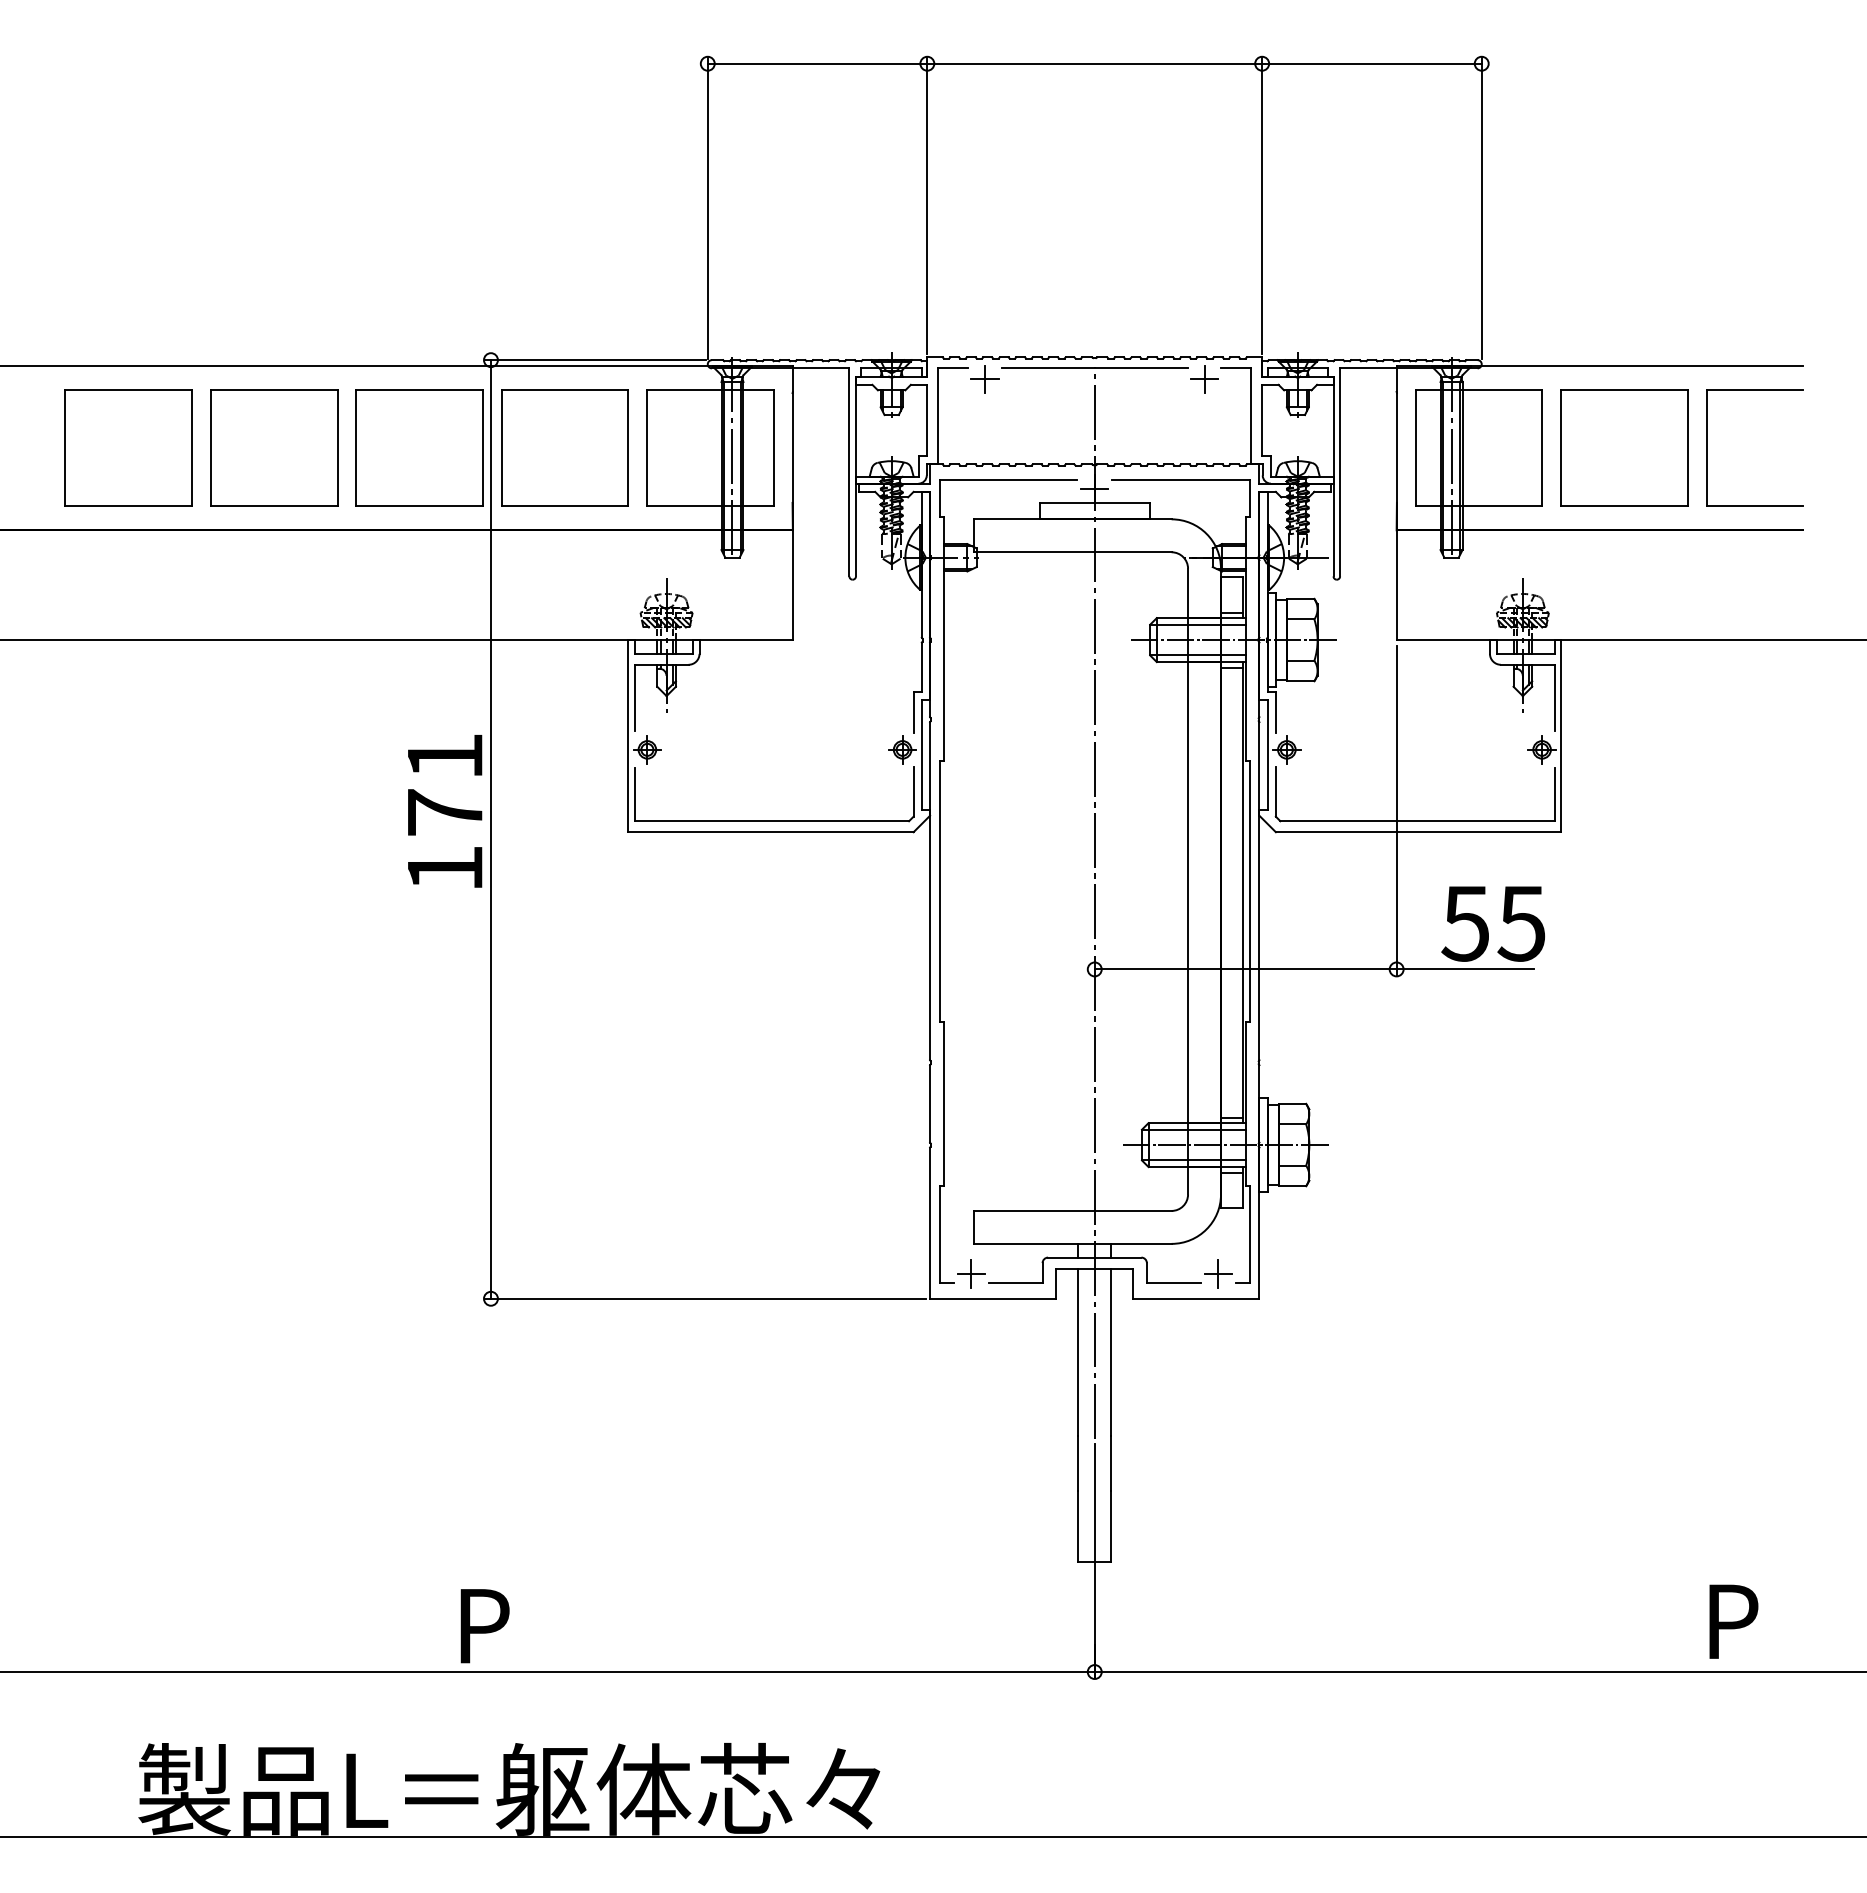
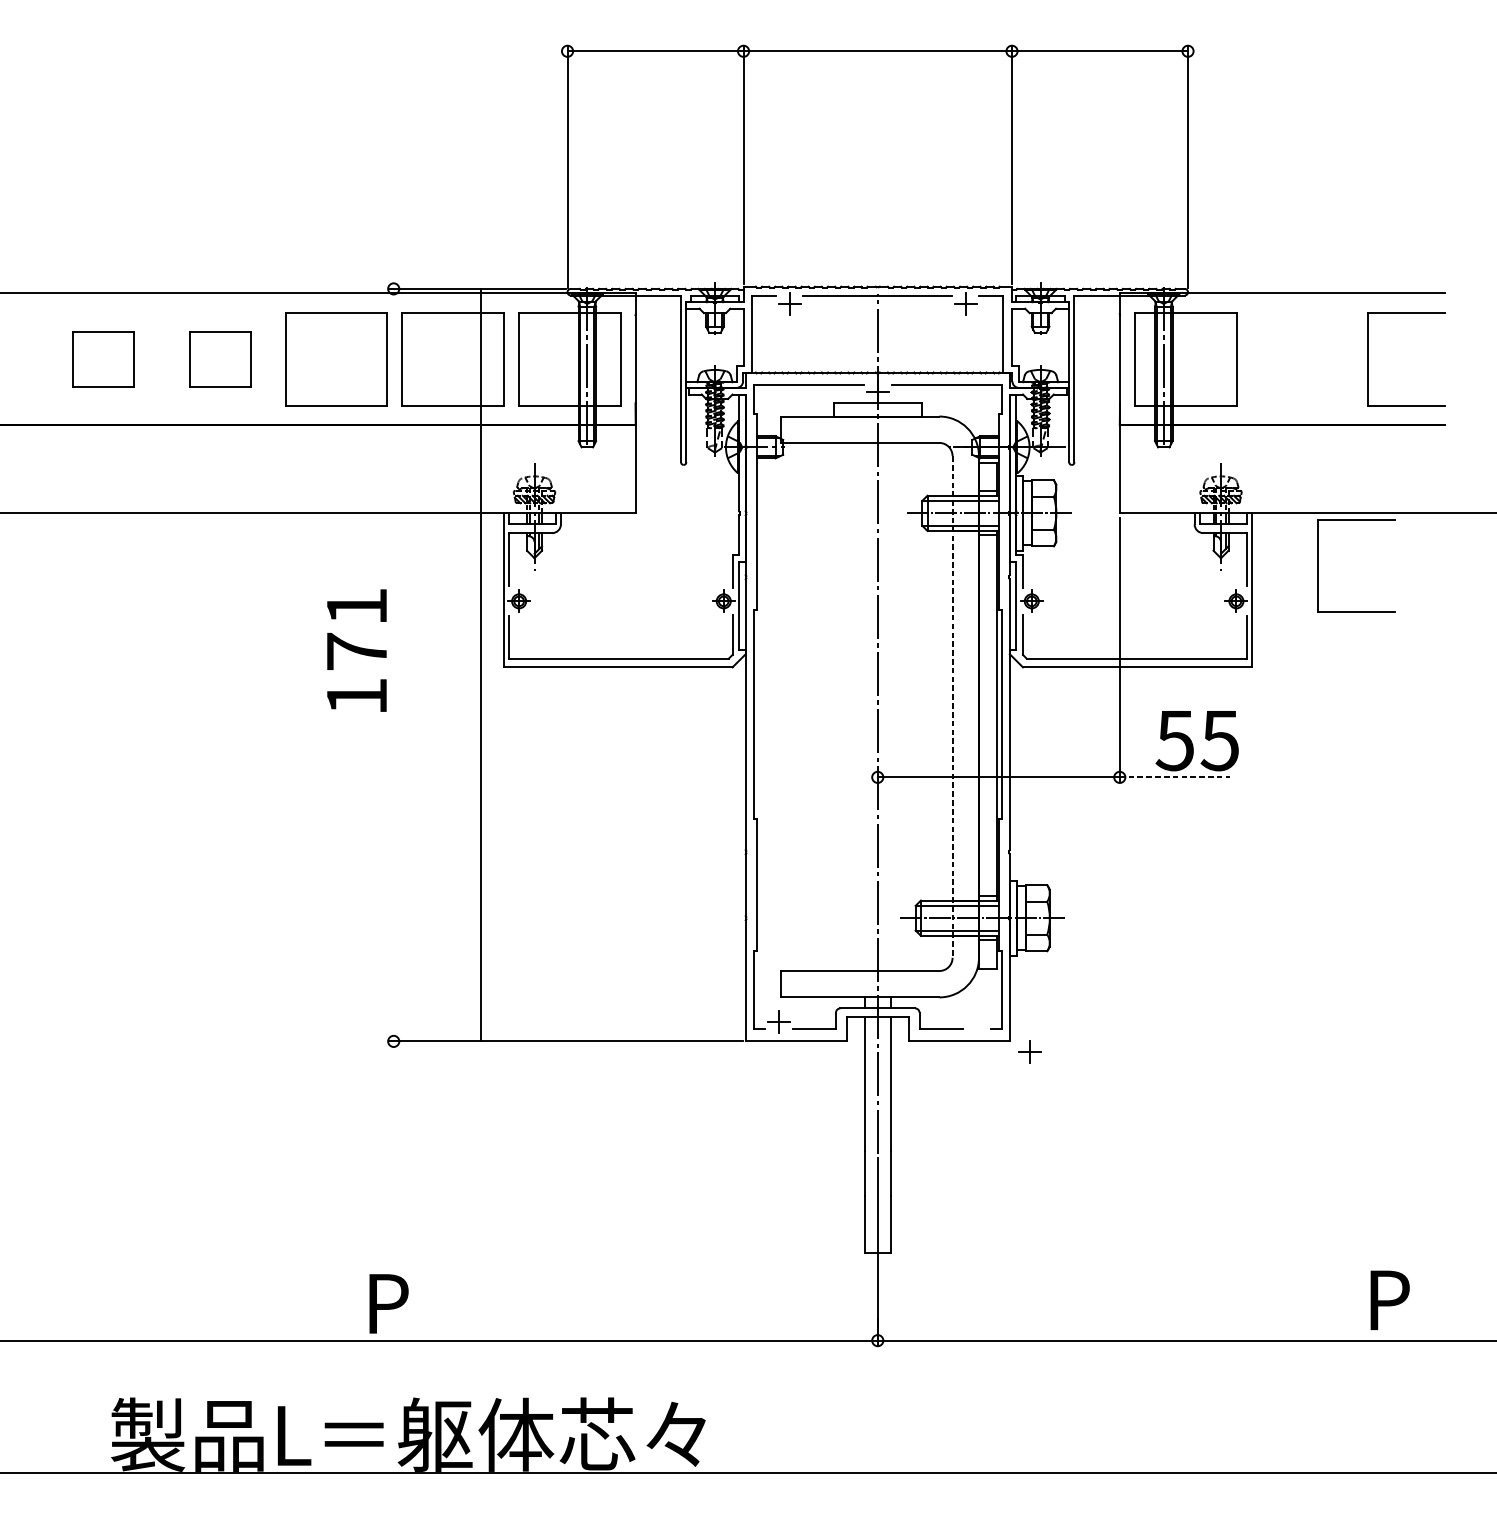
part: (128, 447) -> (103, 358), size x0.6
part: (274, 447) -> (220, 358), size x0.6
part: (1624, 447) -> (1302, 358), removed
part: (1644, 705) -> (1318, 565), added
line: (490, 829) -> (480, 665), moved
line: (1188, 881) -> (952, 706), solid -> dashed
line: (1465, 969) -> (1175, 777), solid -> dashed
part: (1218, 1273) -> (1029, 1051), moved

